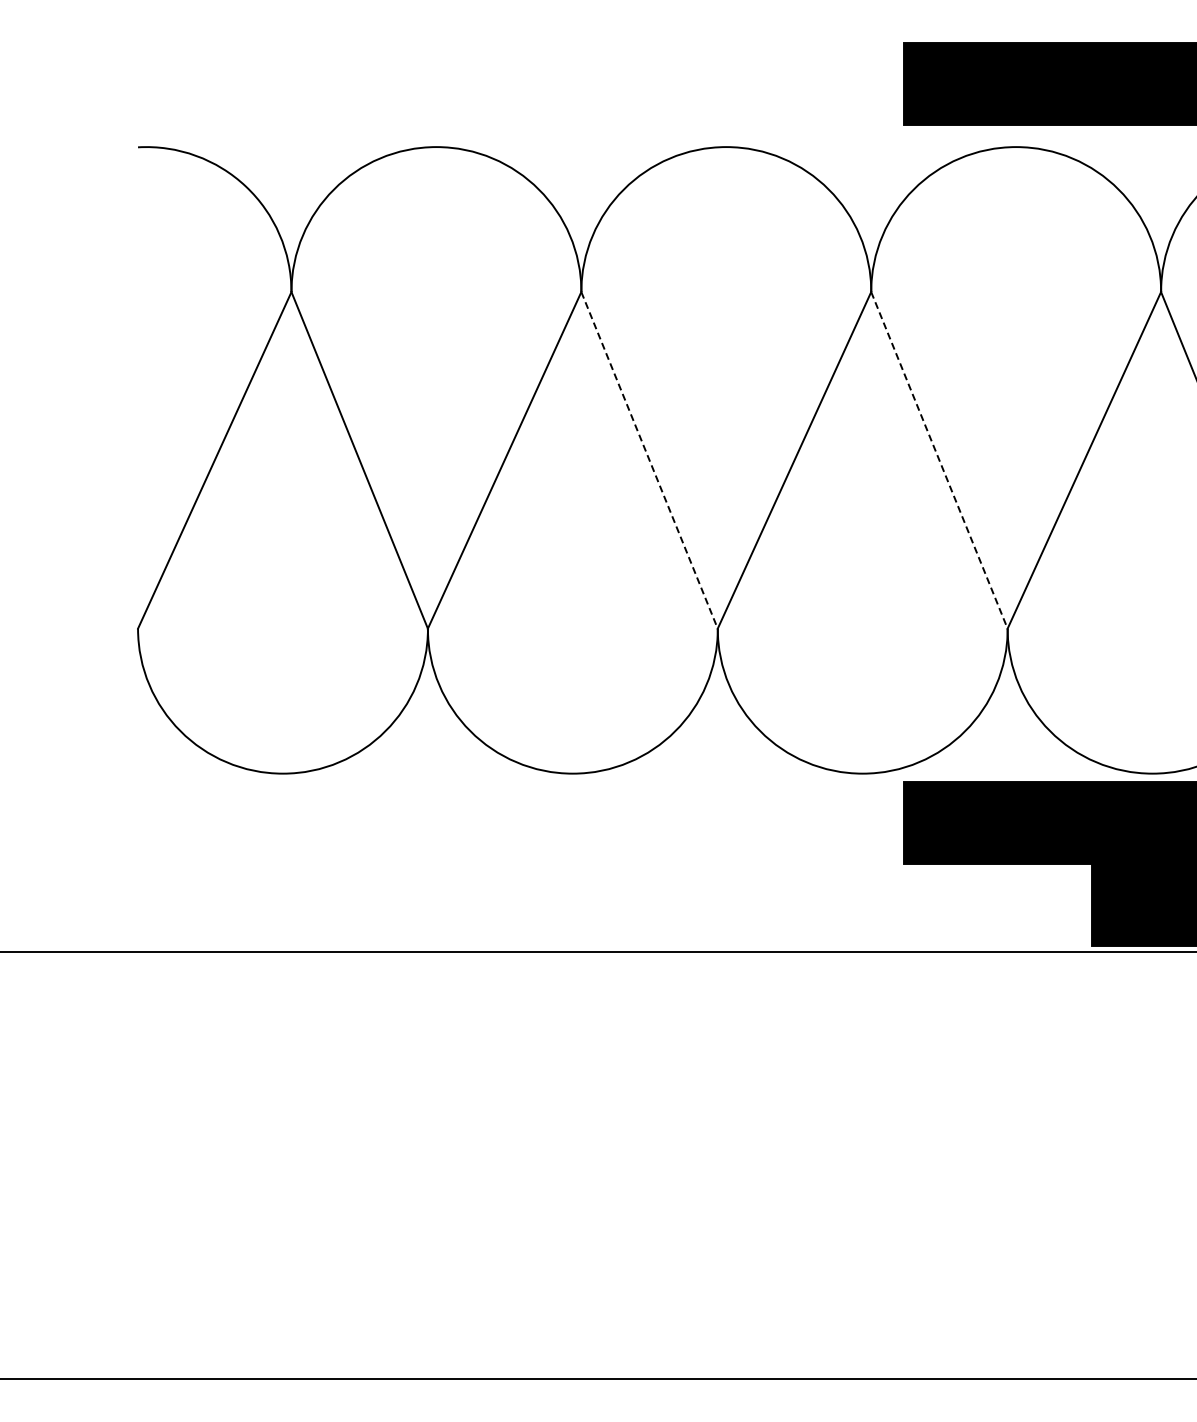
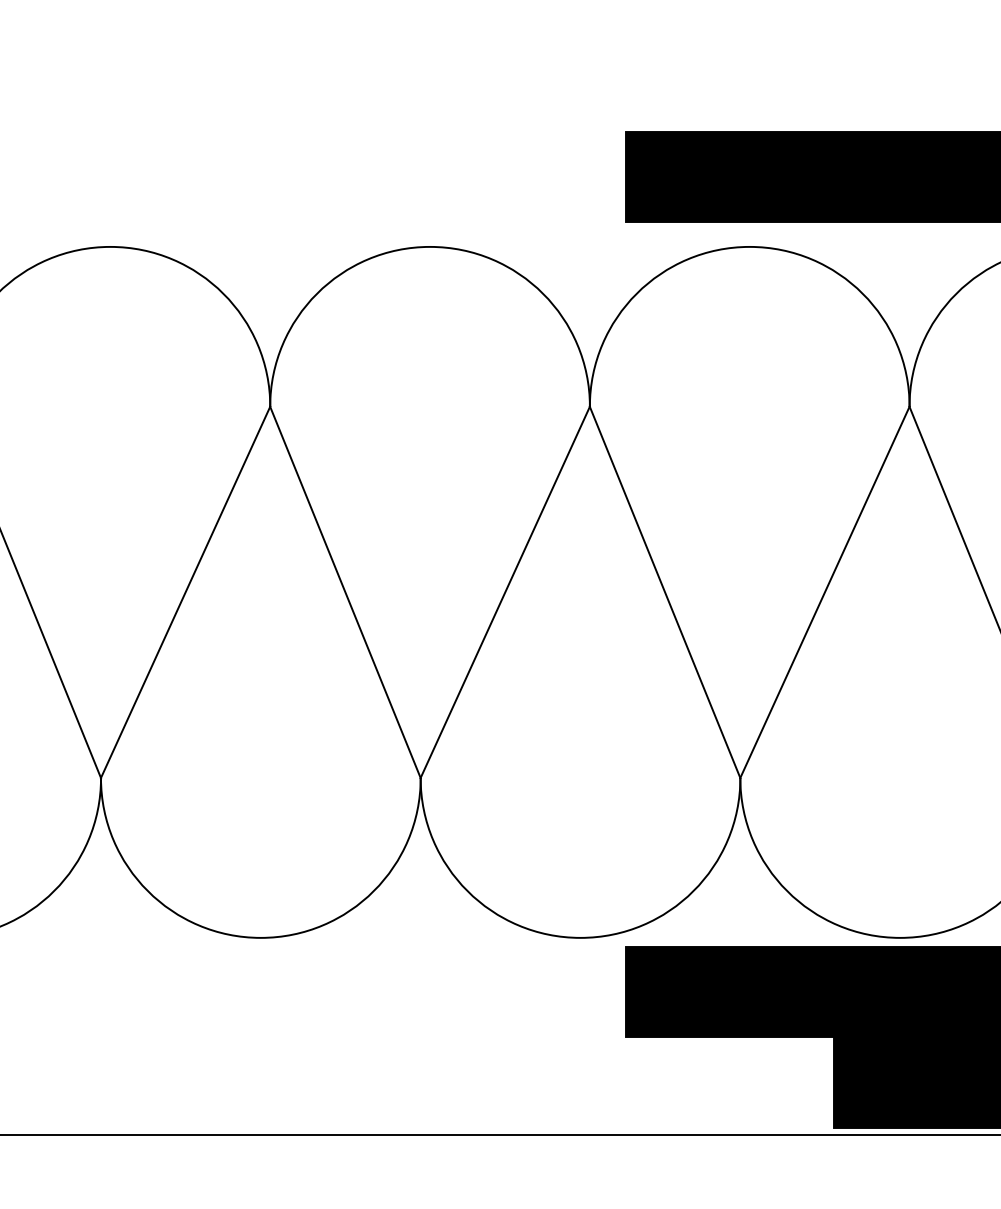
line: (649, 460) -> (345, 592), dashed -> solid
line: (939, 460) -> (665, 592), dashed -> solid

